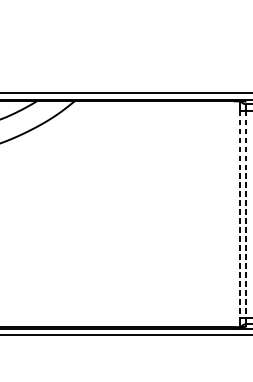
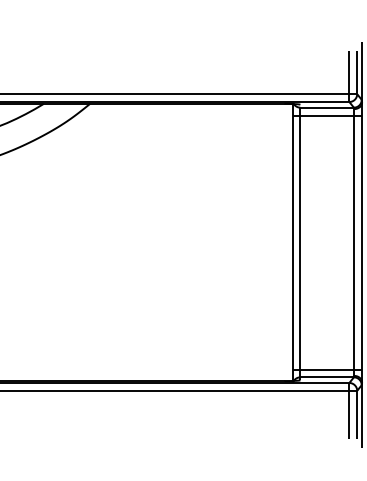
line: (239, 214) -> (292, 242), dashed -> solid
line: (246, 214) -> (300, 242), dashed -> solid

